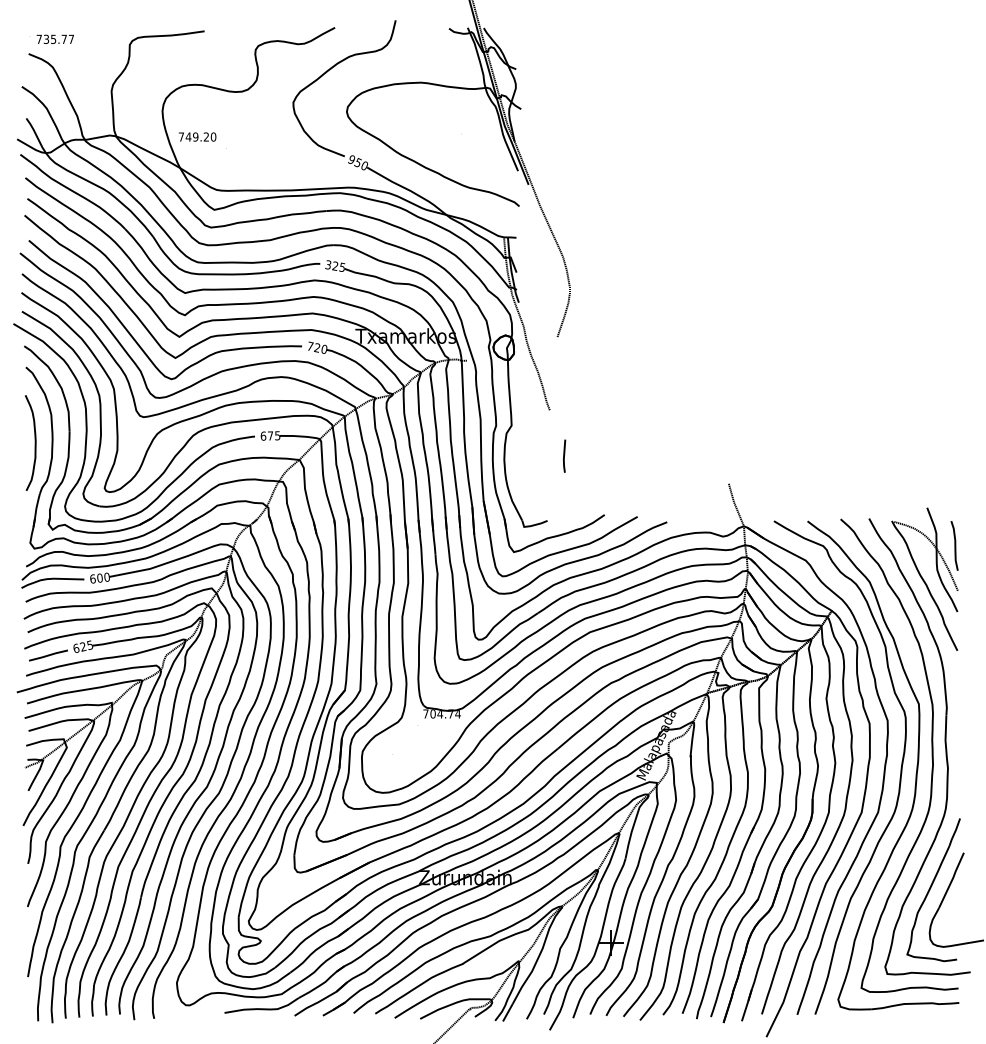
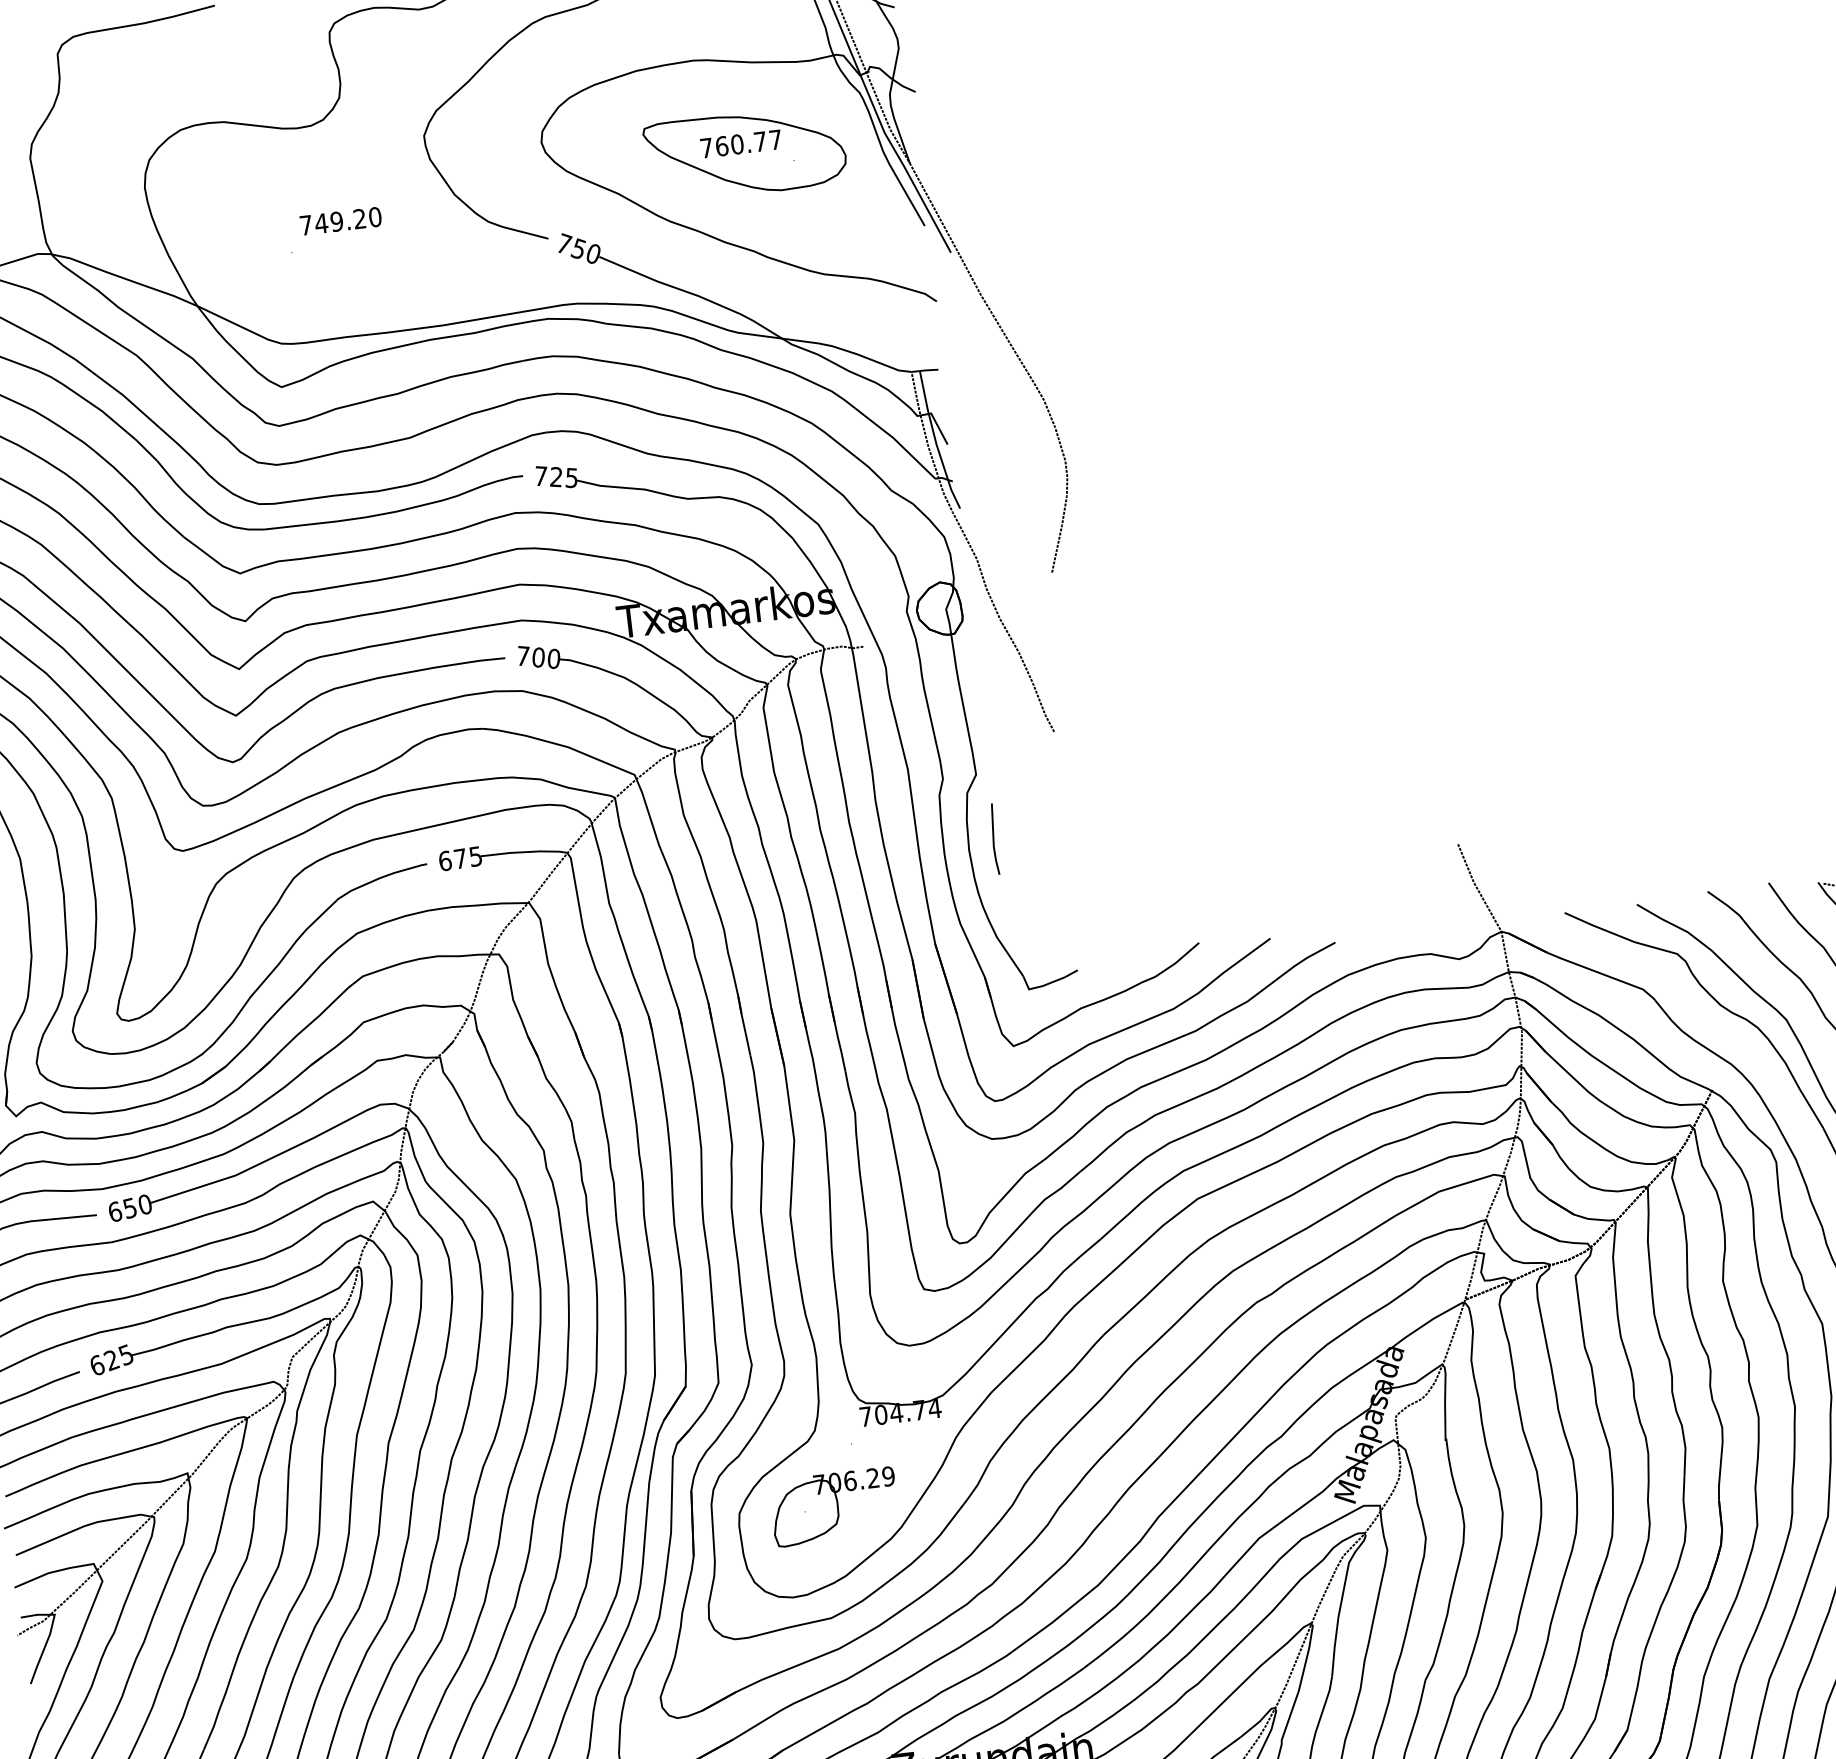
part: (439, 127) -> (744, 152), added
text: (197, 136) -> (340, 220), moved
text: (351, 158) -> (563, 241), 950 -> 750
text: (328, 264) -> (541, 475), 325 -> 725
text: (317, 347) -> (538, 656), 720 -> 700
line: (564, 455) -> (994, 837), moved
text: (99, 577) -> (128, 1206), 600 -> 650
part: (406, 753) -> (834, 1506), added

